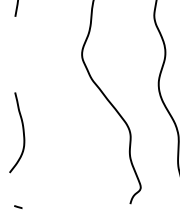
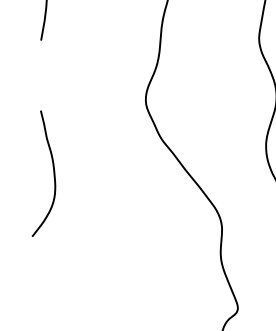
curve: (22, 132) -> (52, 173), moved

